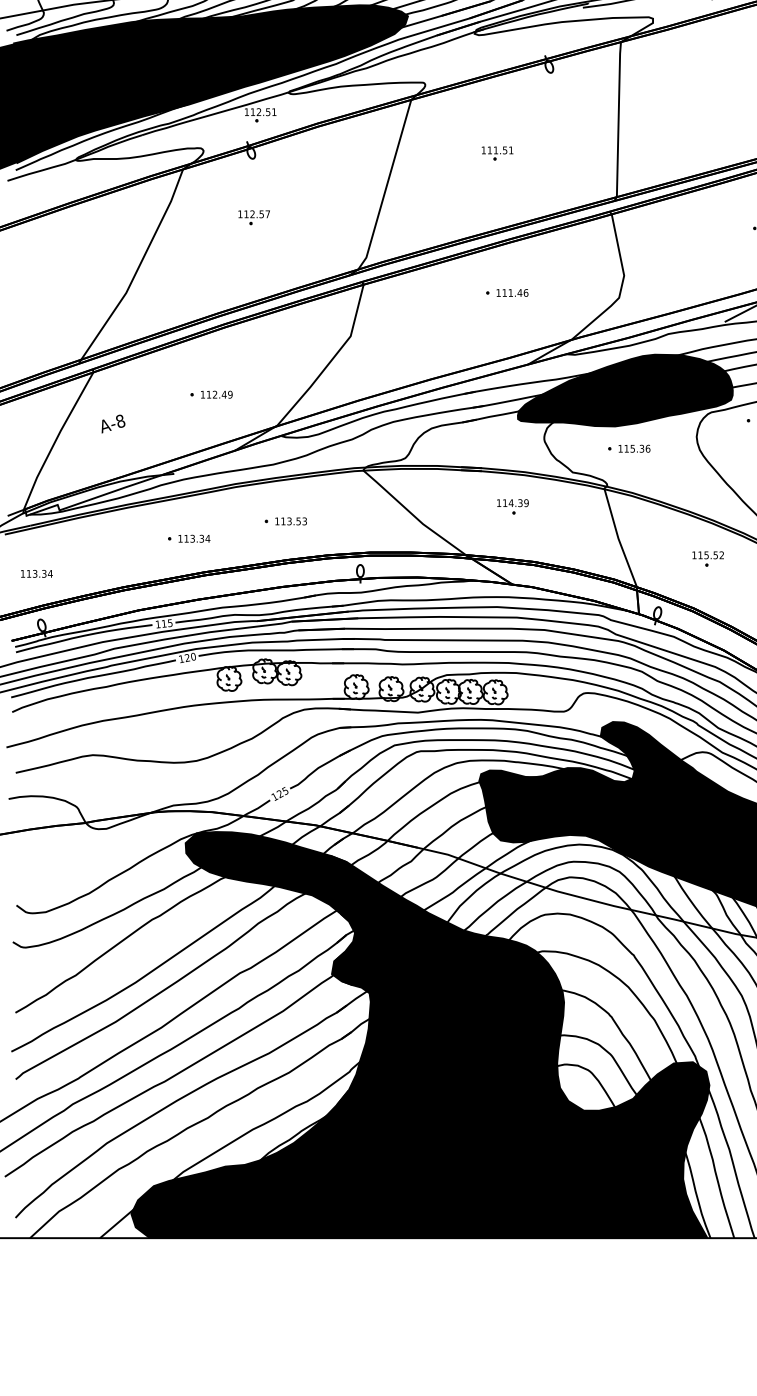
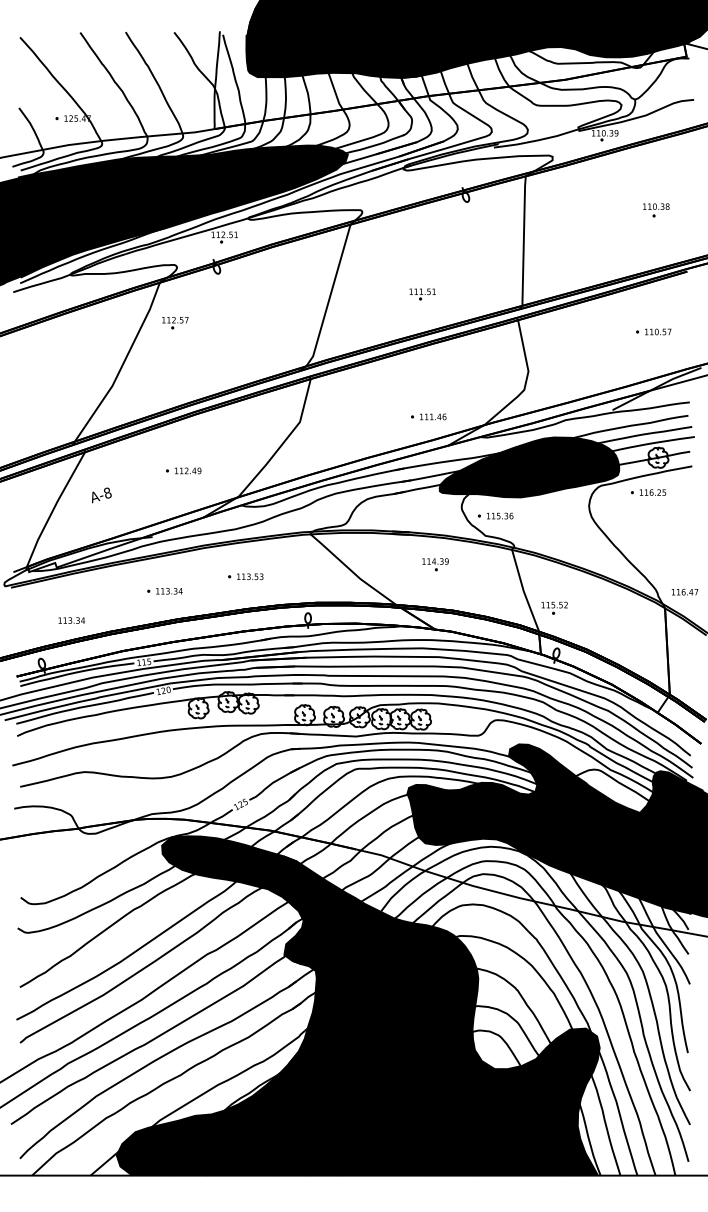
part: (497, 153) -> (422, 294), moved
part: (254, 217) -> (175, 322), moved
part: (506, 292) -> (428, 416), moved
part: (628, 448) -> (495, 515), moved
part: (707, 558) -> (554, 607), moved
text: (36, 573) -> (71, 620), moved

